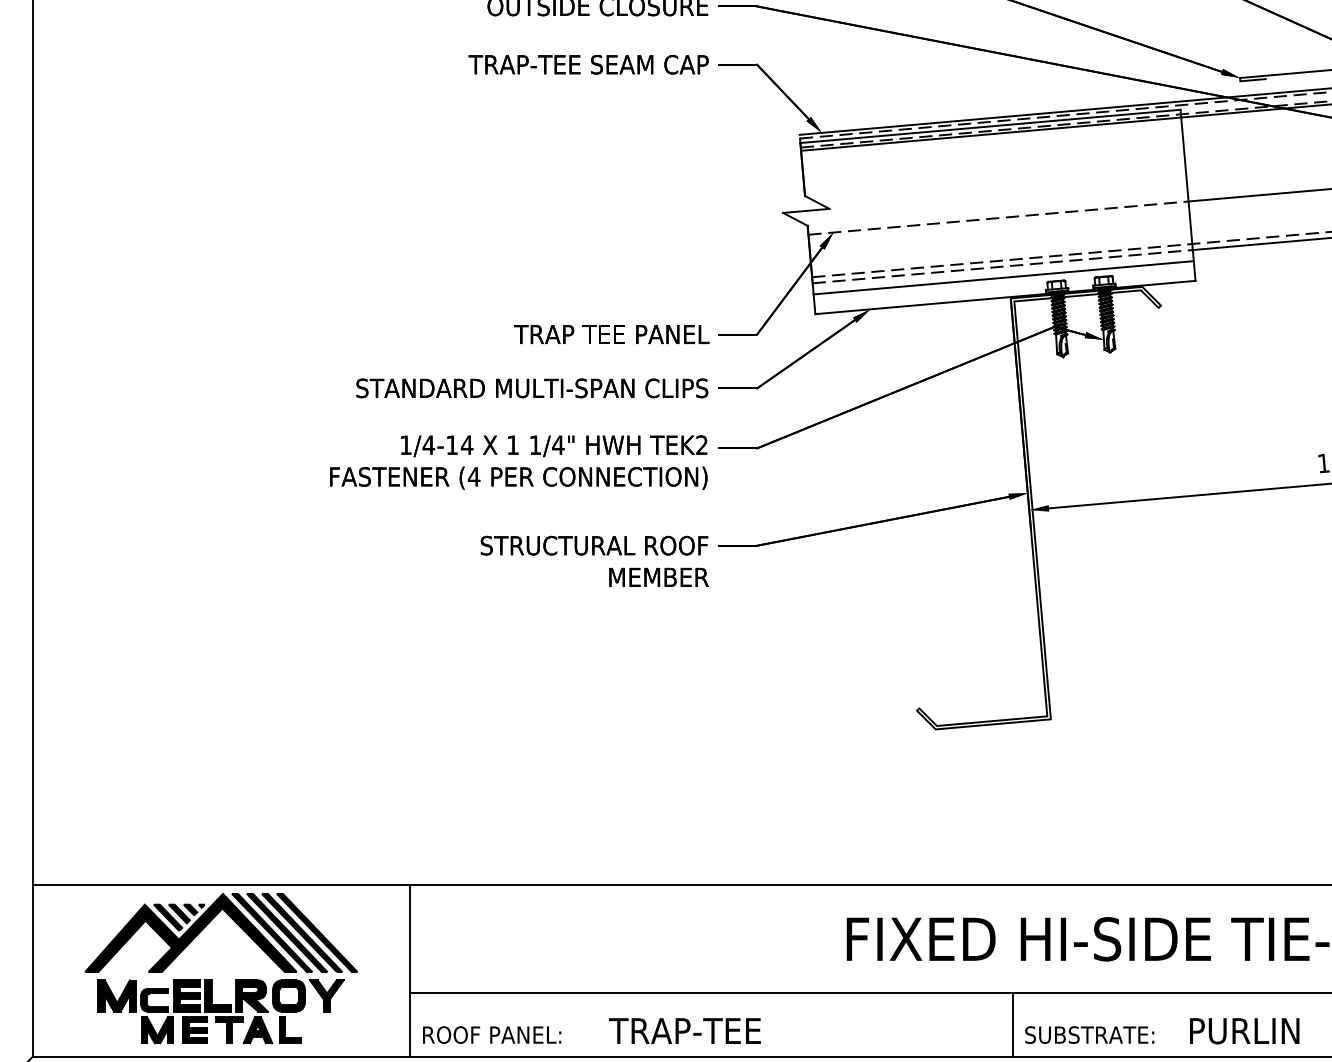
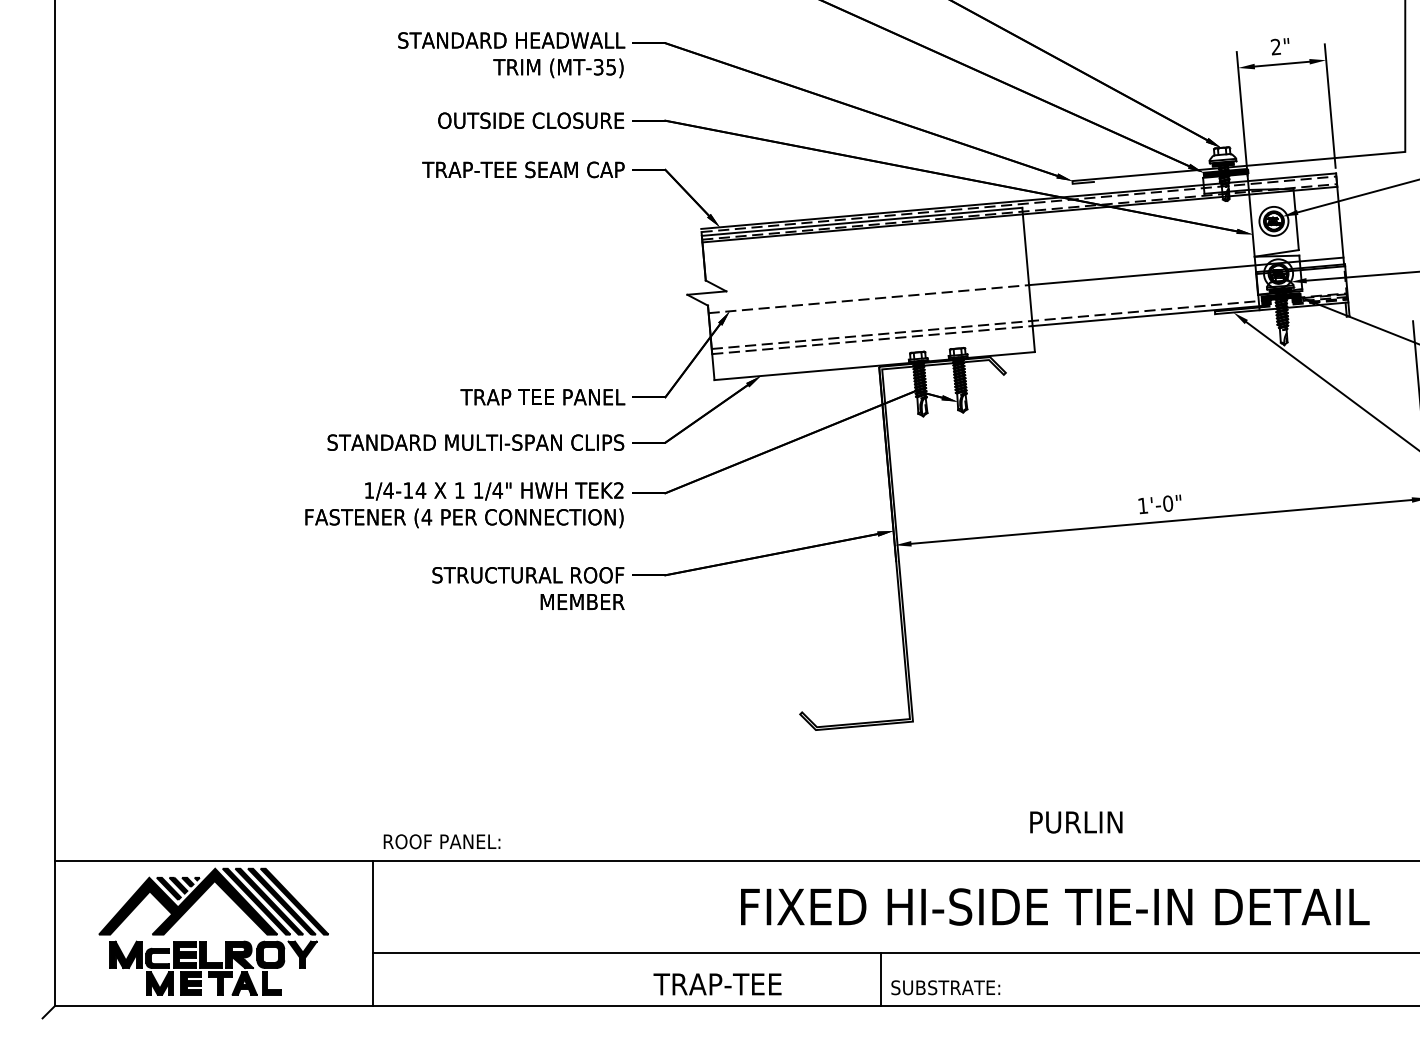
line: (1004, 277) -> (873, 349), removed
text: (684, 1031) -> (717, 984), moved
text: (1244, 1031) -> (1076, 822), moved
text: (491, 1034) -> (441, 841), moved

